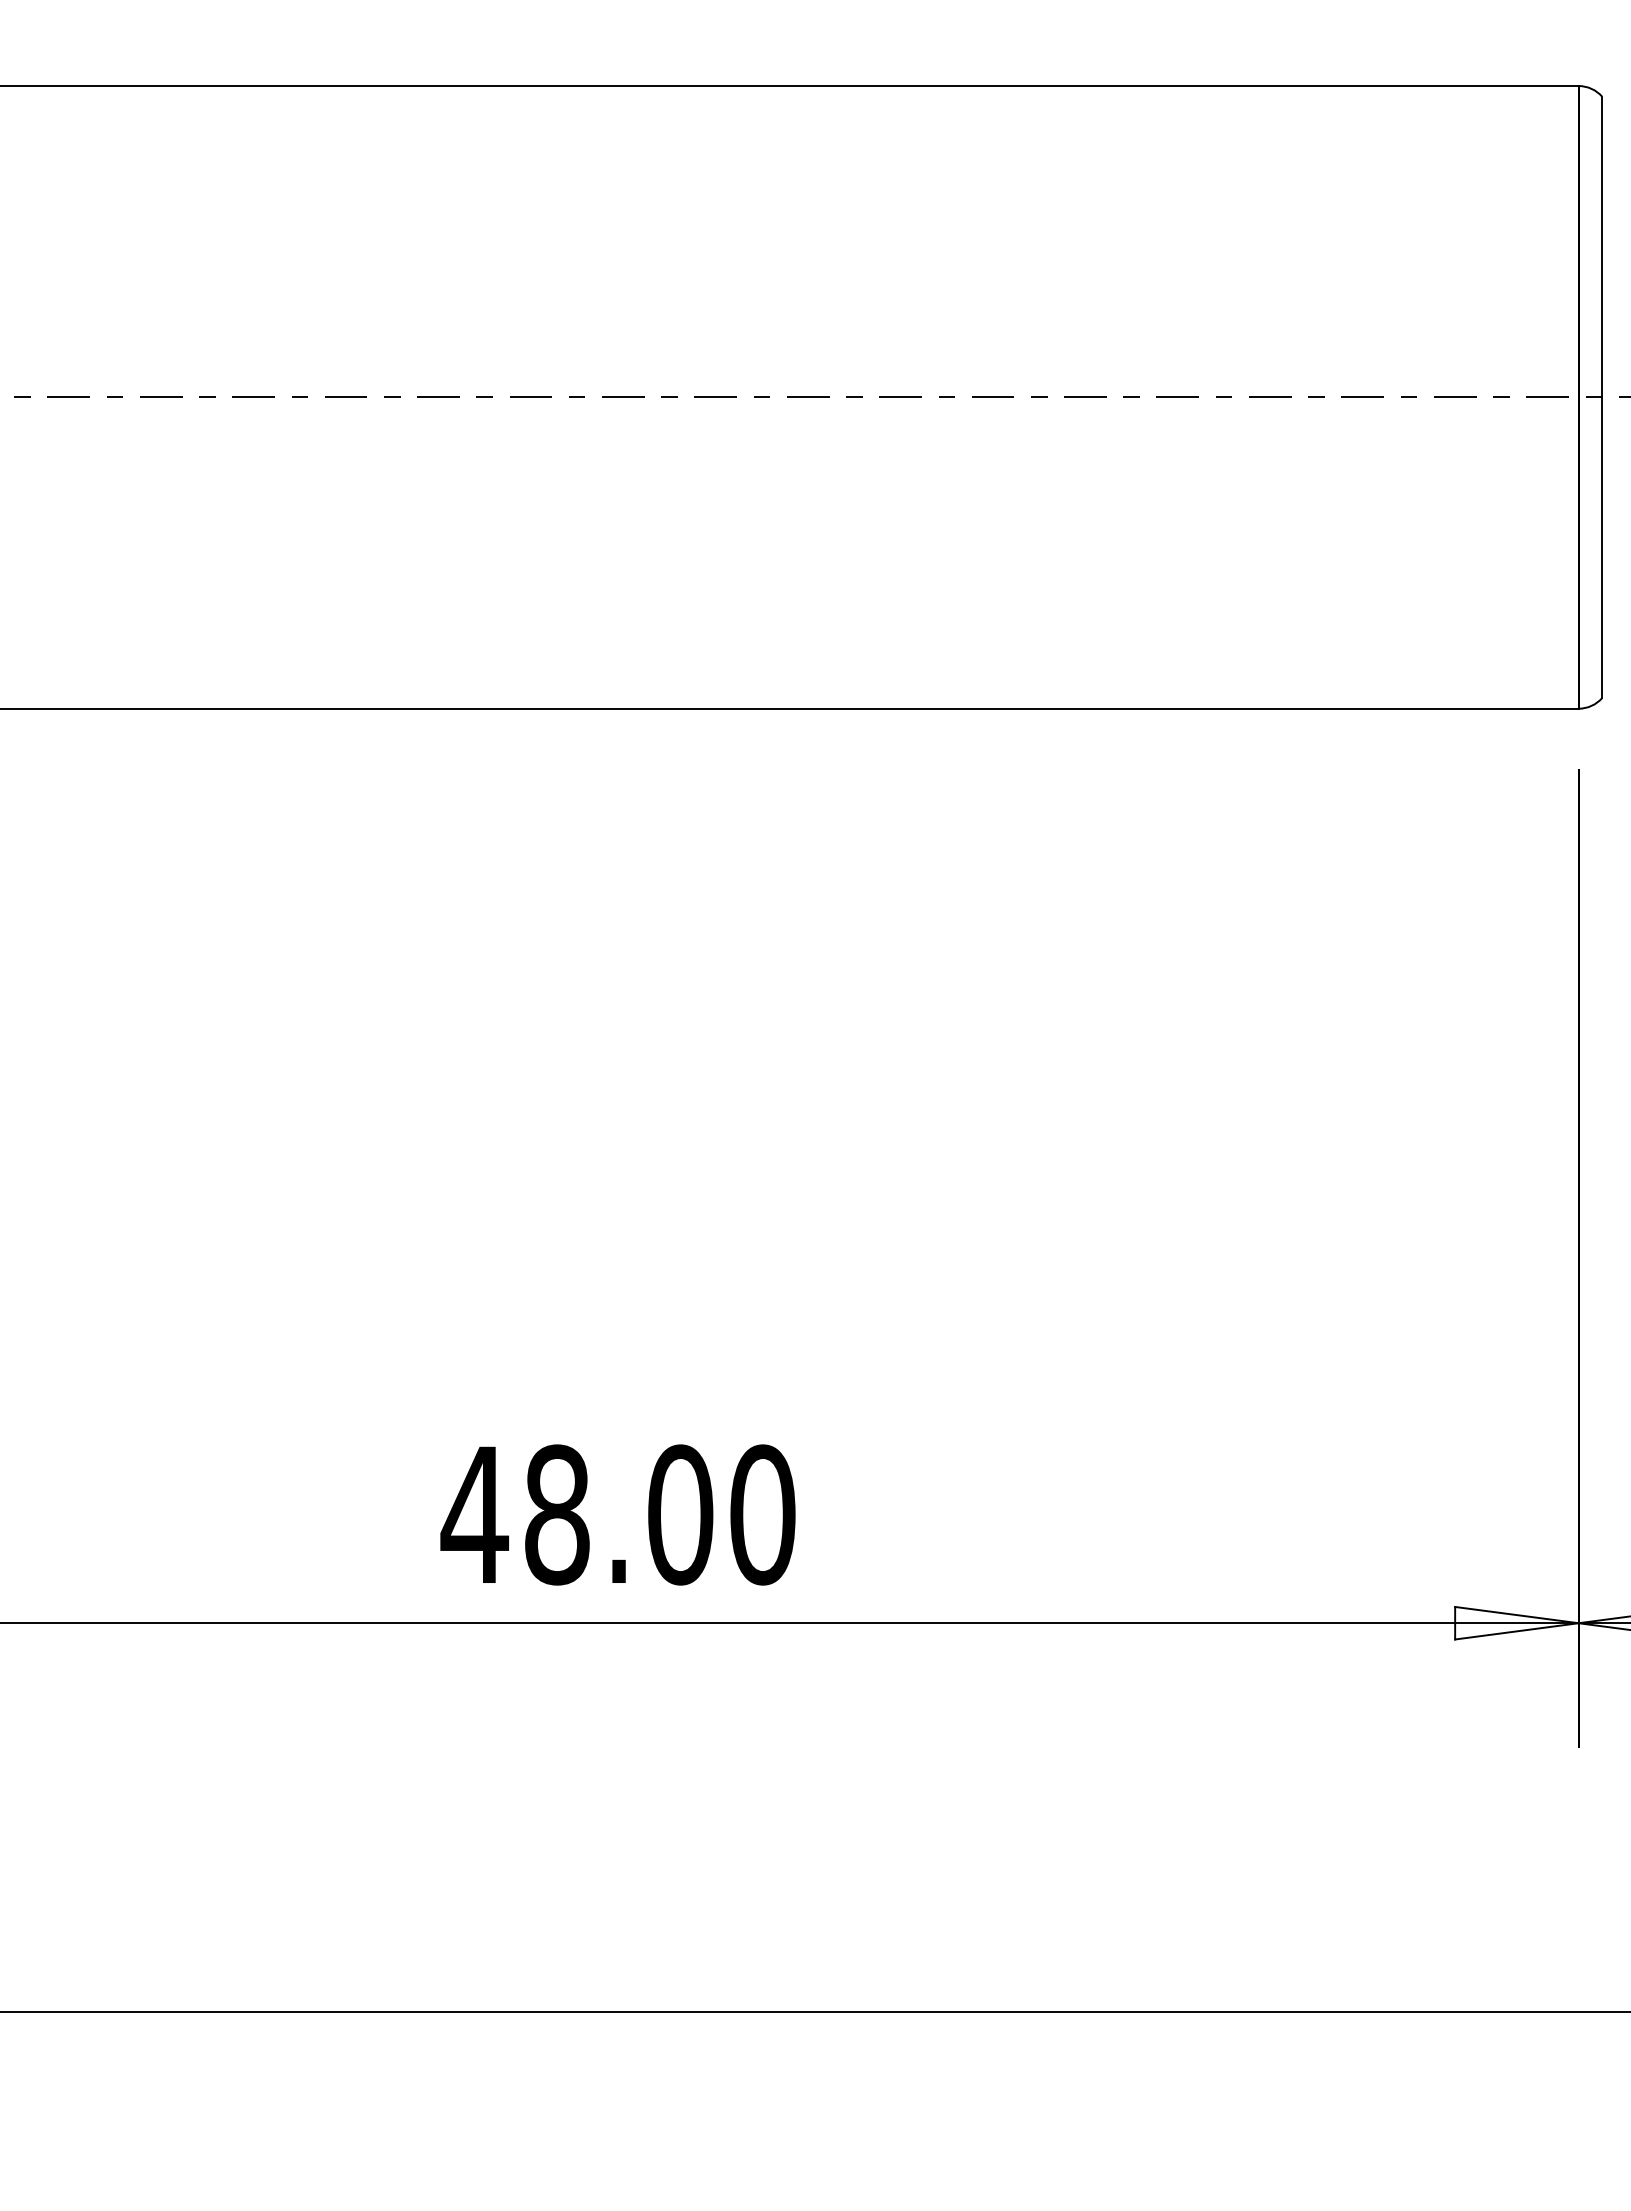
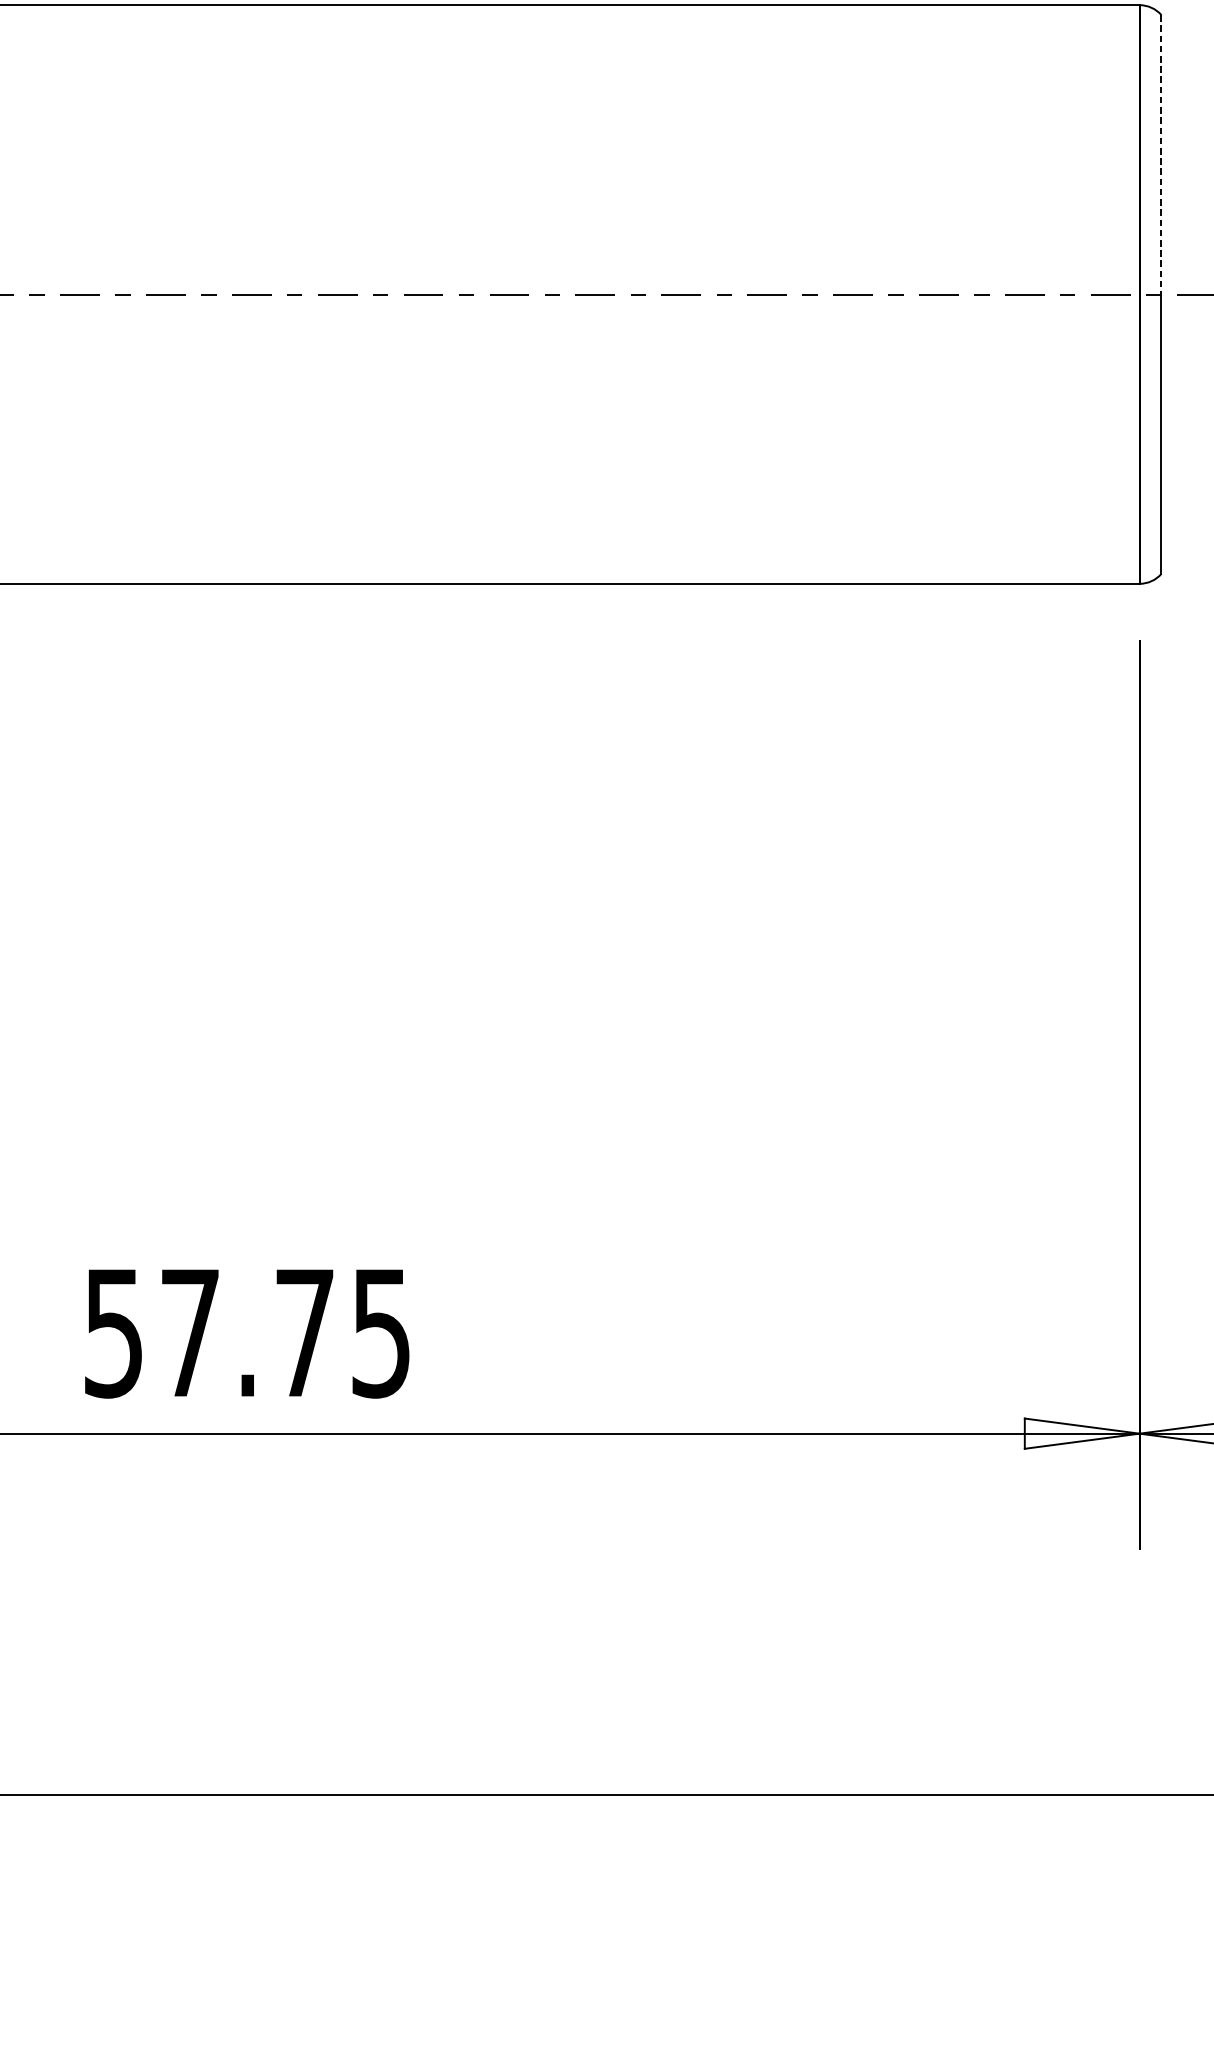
line: (1602, 247) -> (1161, 155), solid -> dashed
text: (617, 1514) -> (246, 1332), 48.00 -> 57.75

